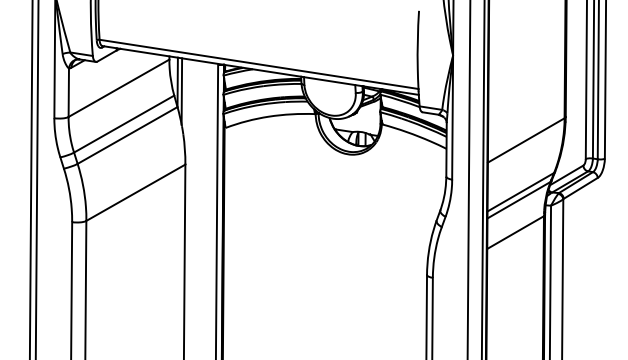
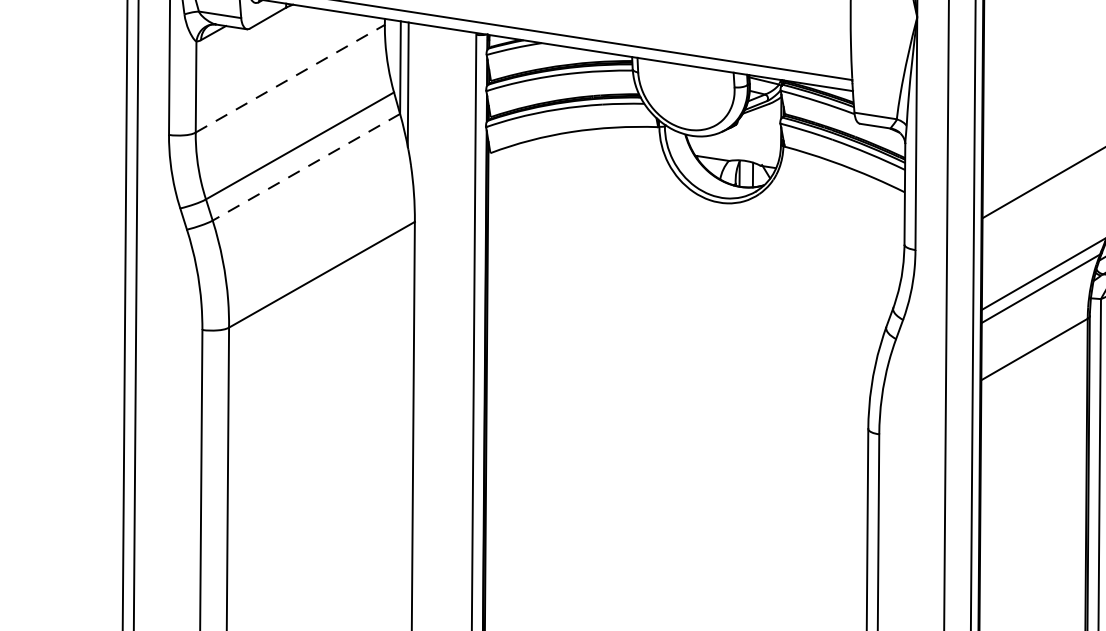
line: (119, 88) -> (291, 79), solid -> dashed
line: (127, 135) -> (306, 167), solid -> dashed

